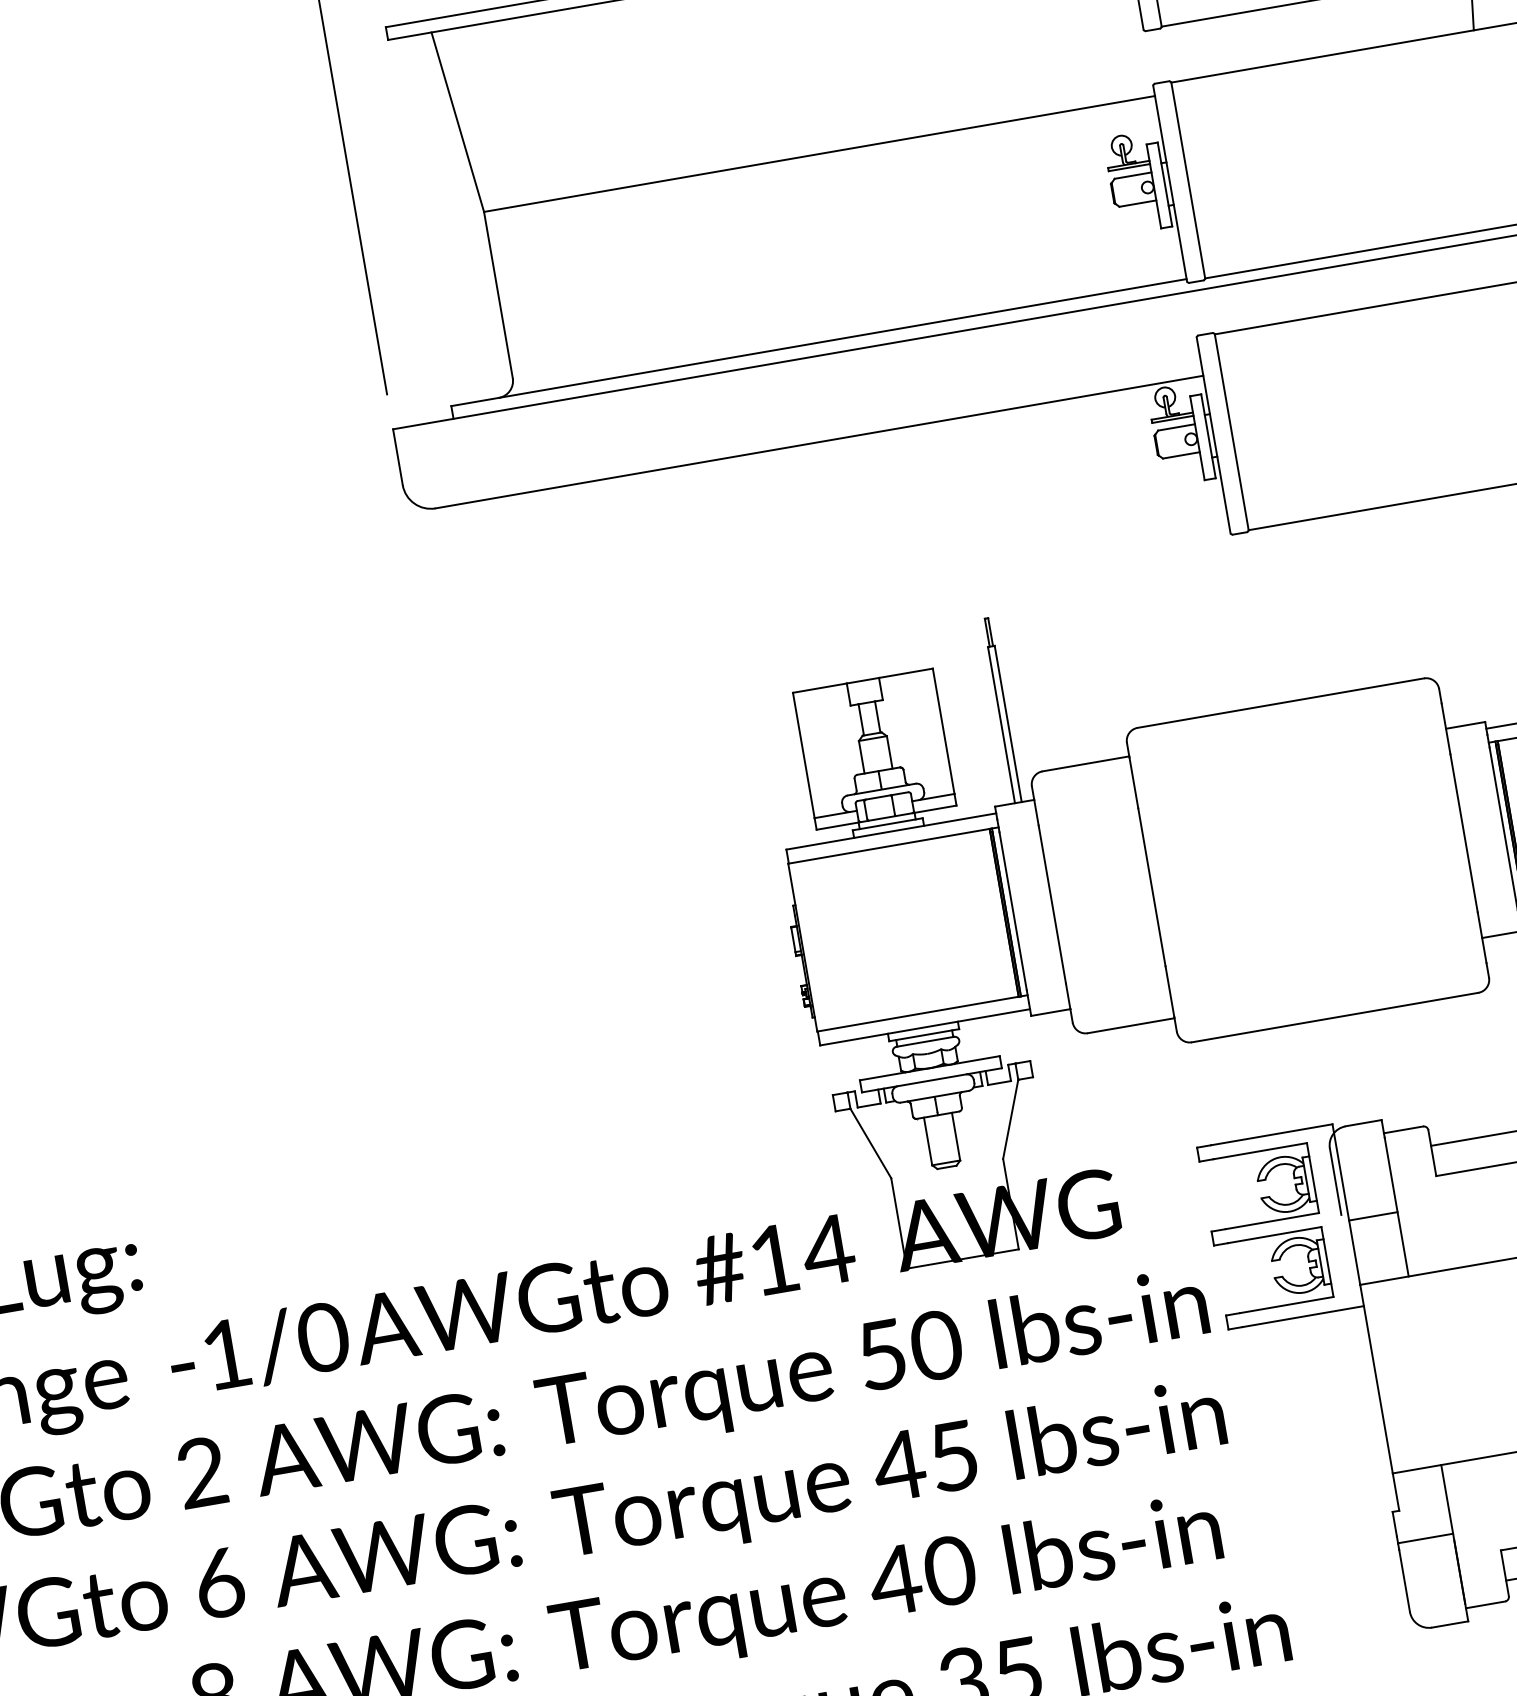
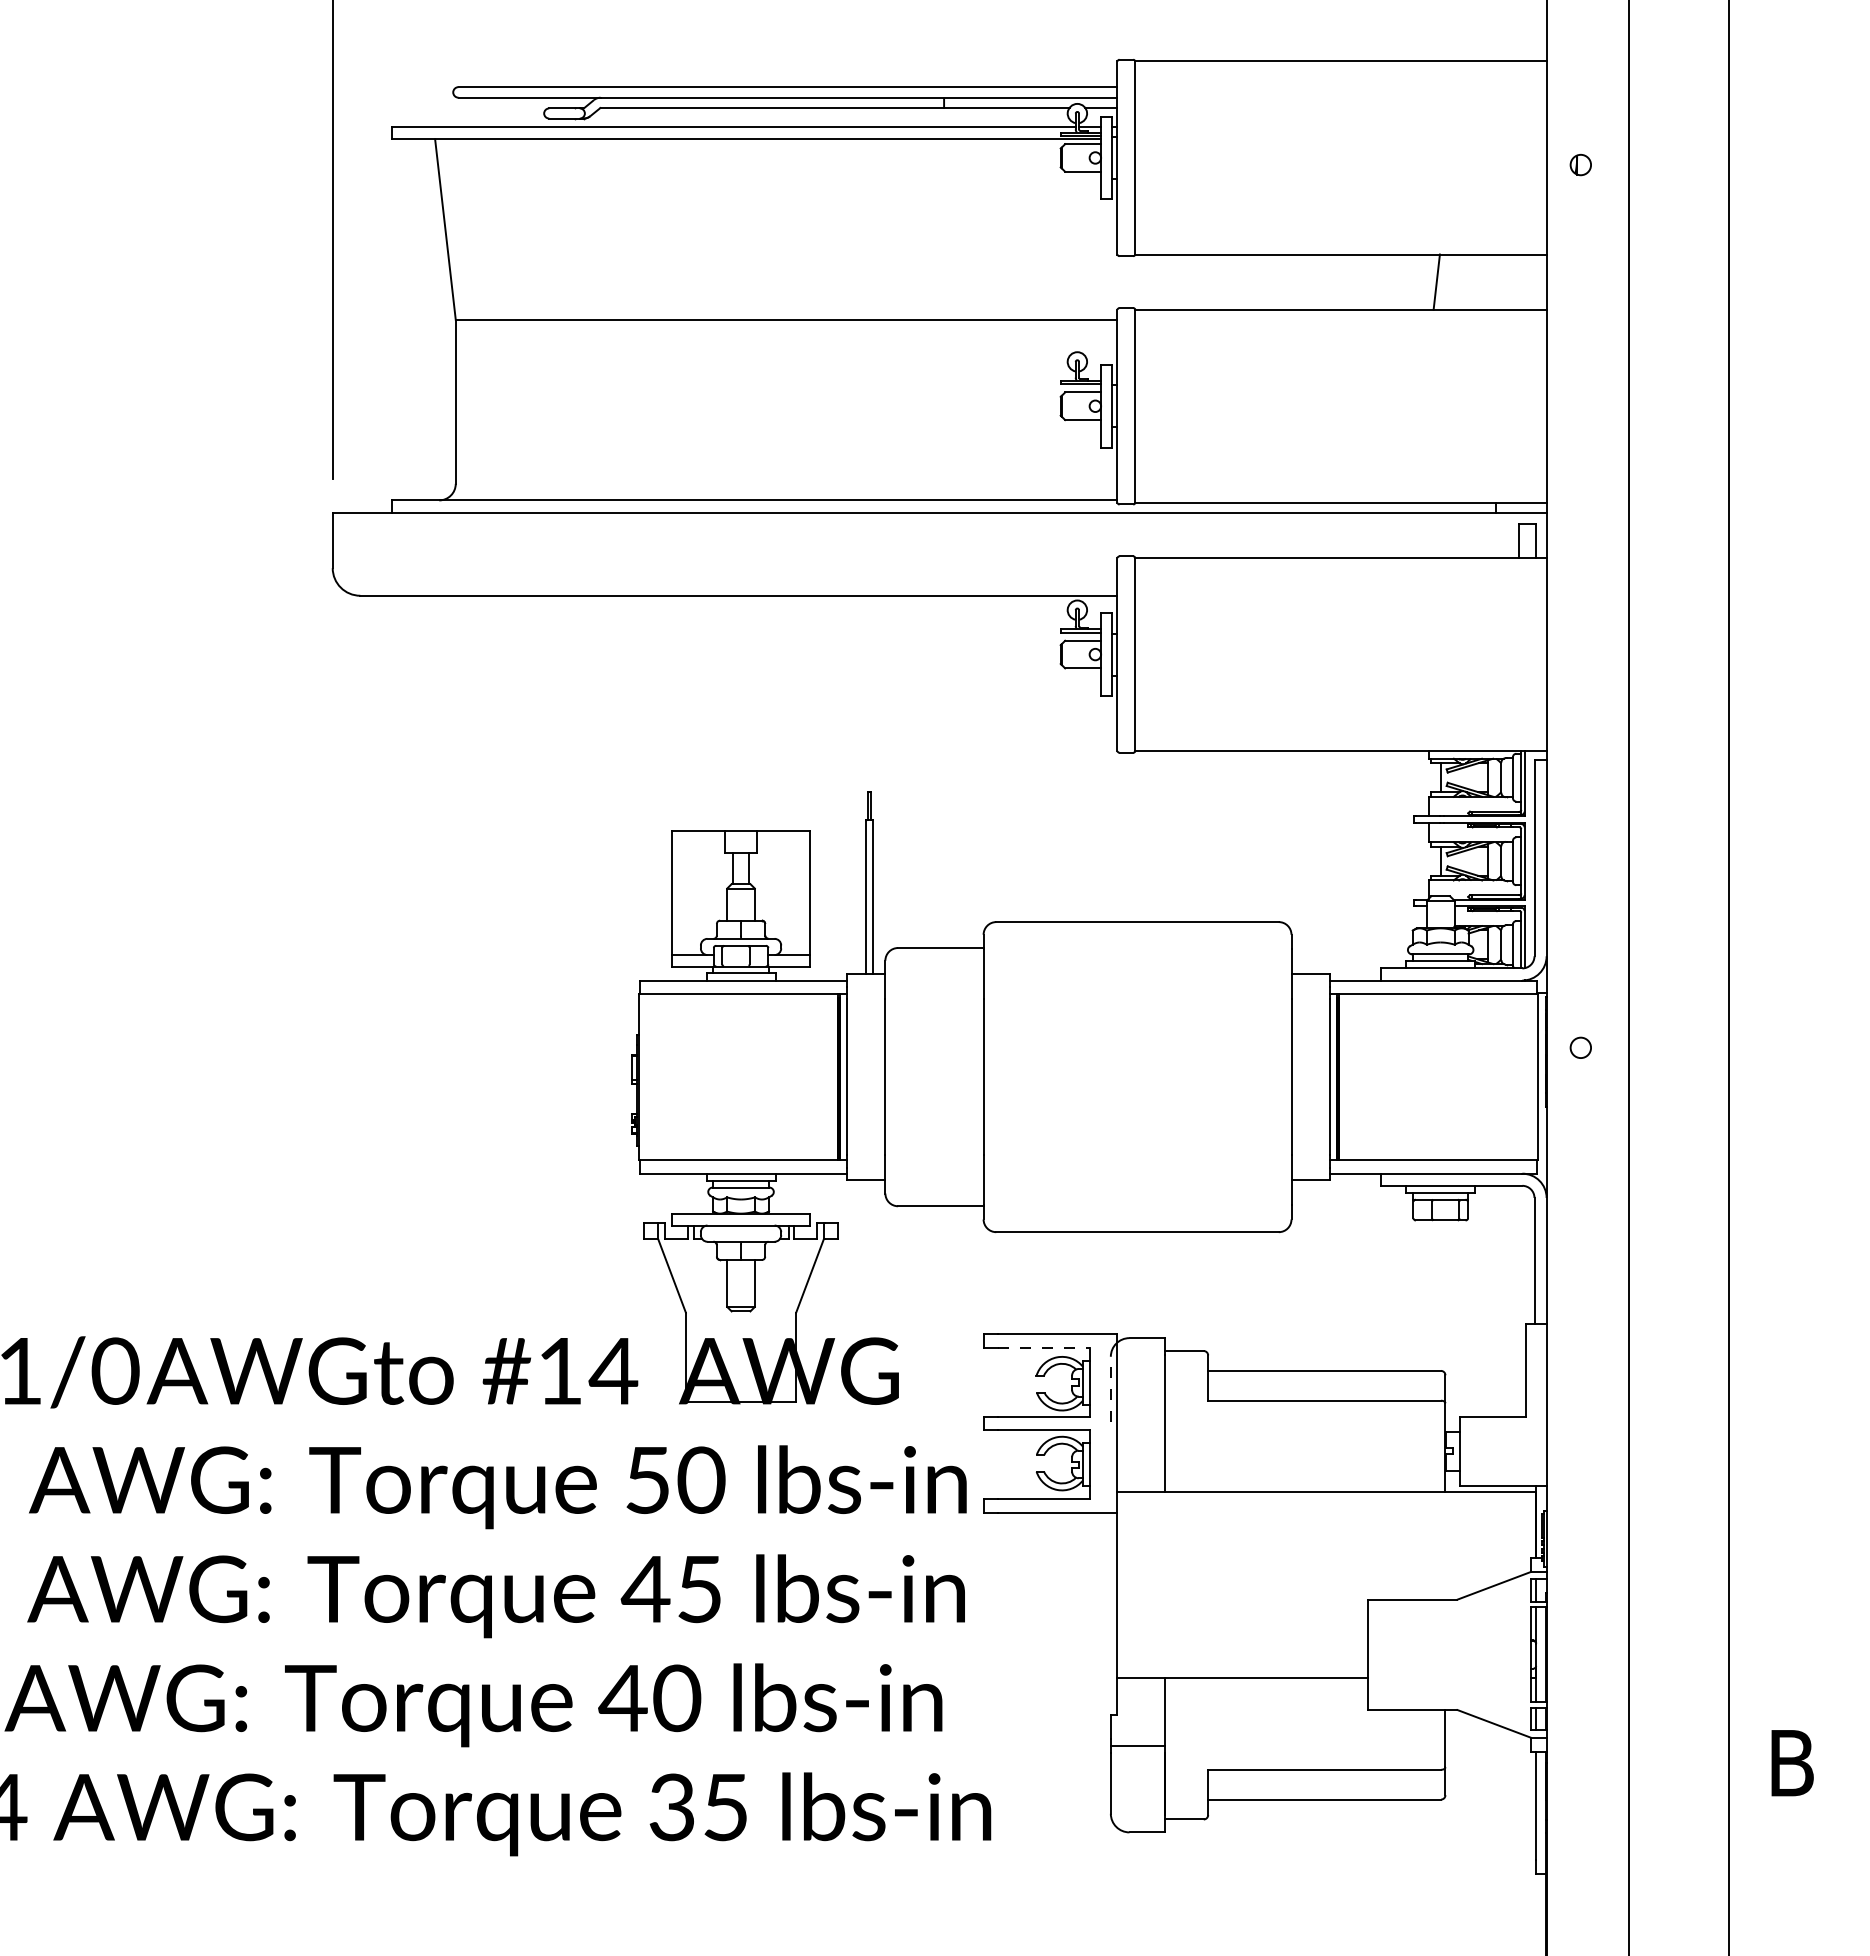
line: (1261, 1150) -> (1044, 1347), solid -> dashed
line: (1335, 1181) -> (1110, 1389), solid -> dashed
line: (1373, 1215) -> (1141, 1428), removed

